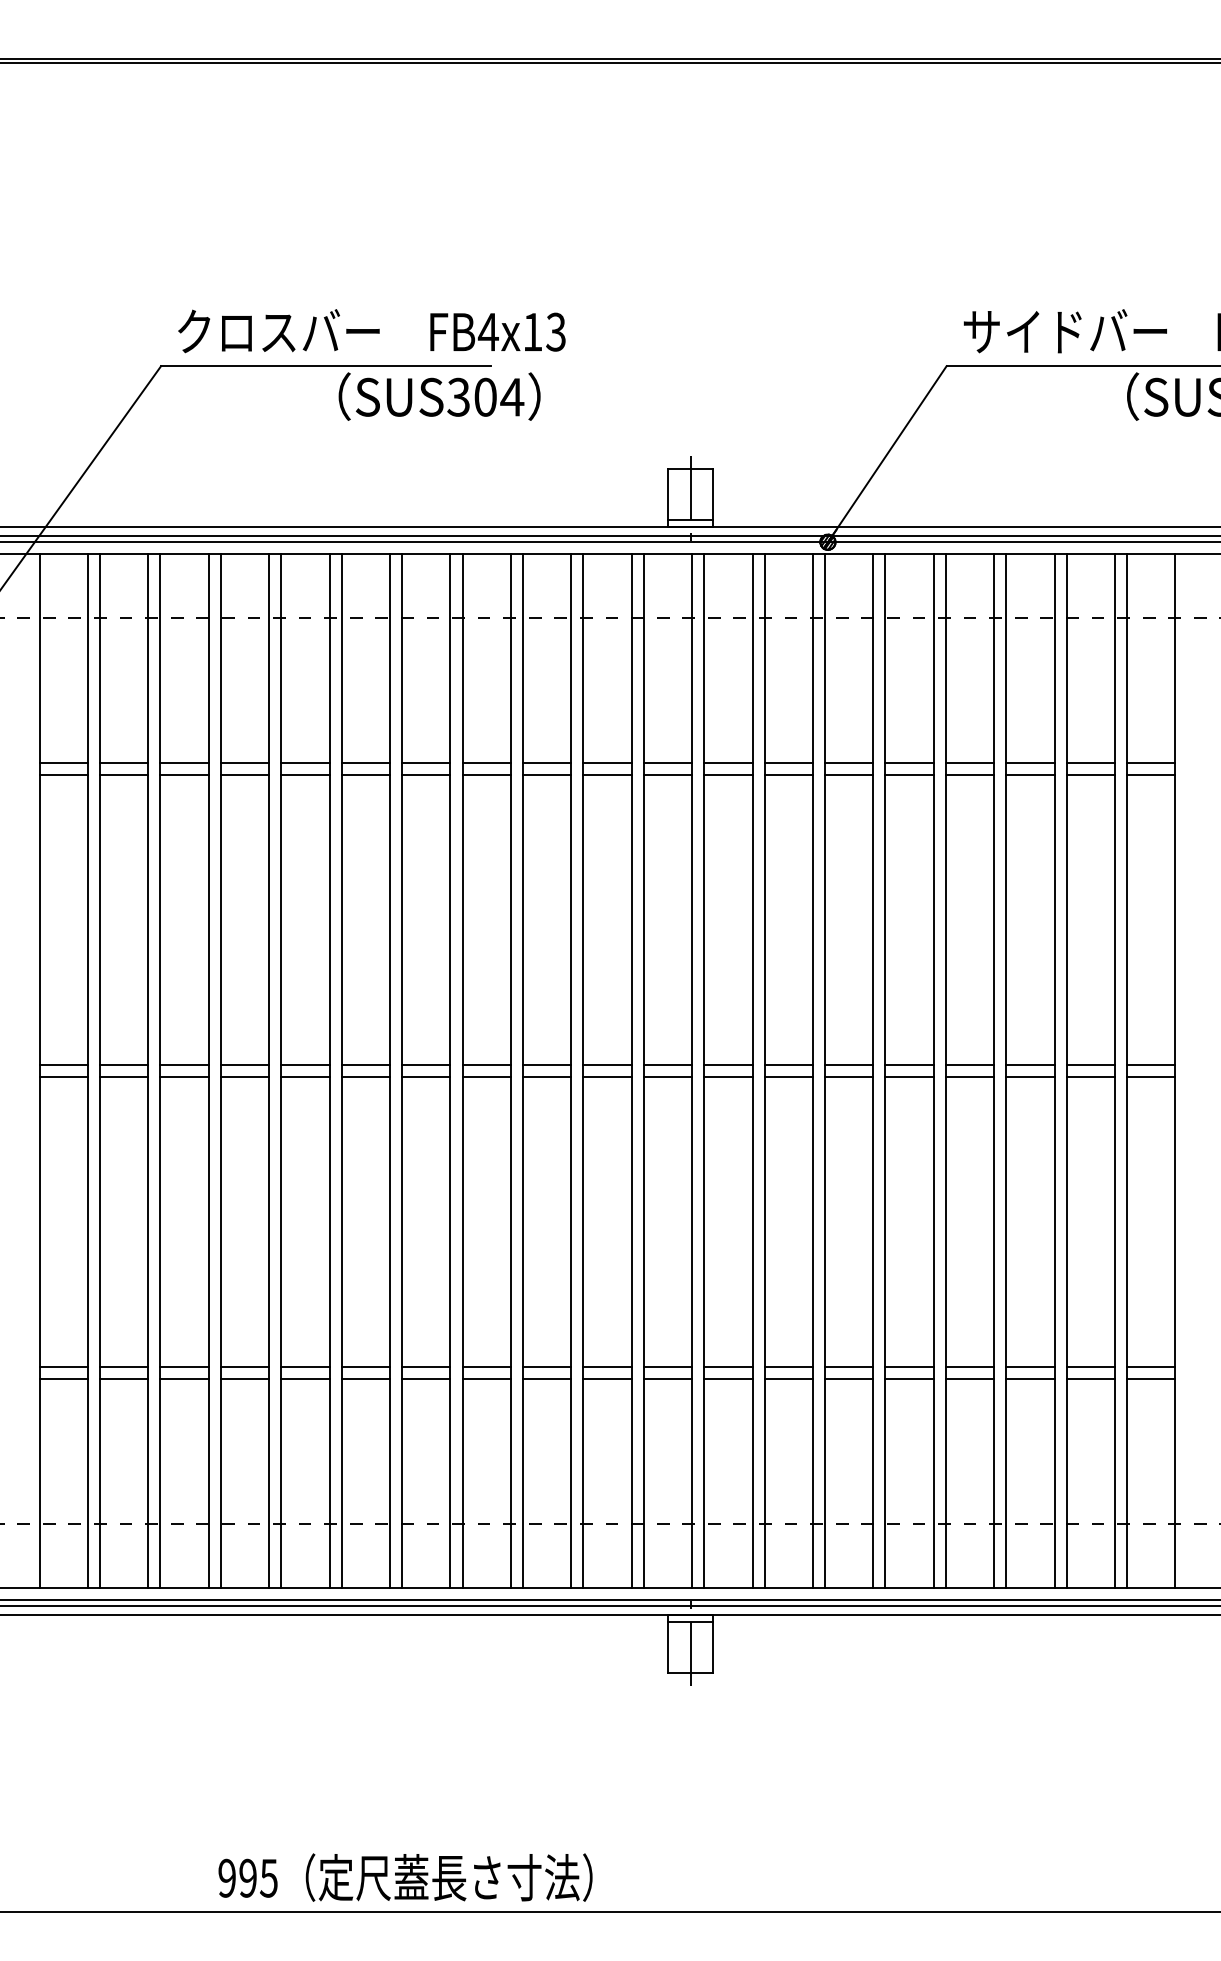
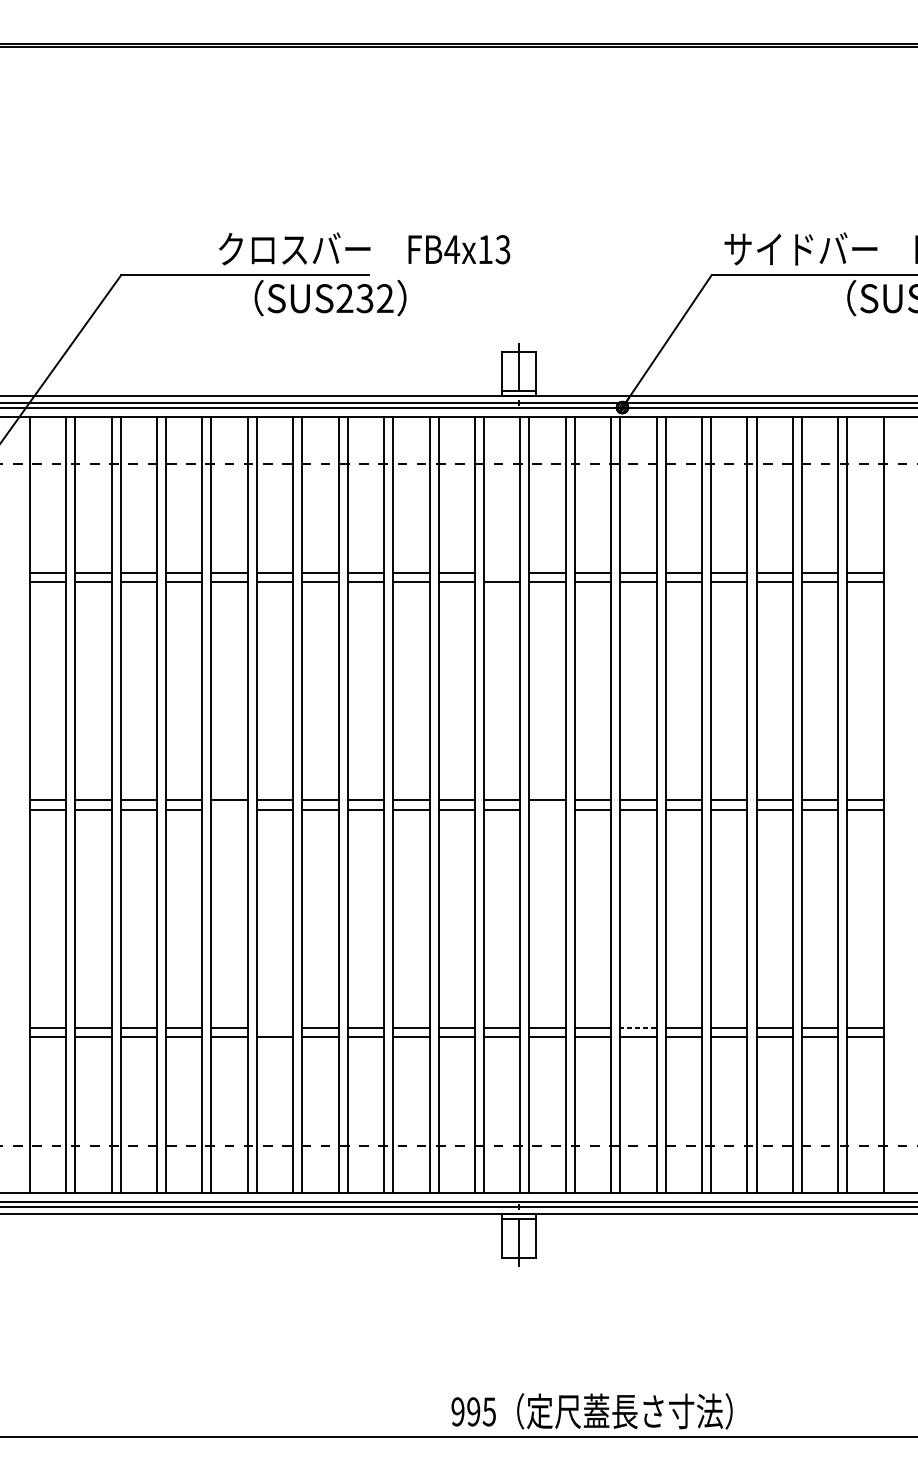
text: (371, 331) -> (364, 249), moved
text: (485, 396) -> (365, 298), SUS304 -> SUS232
line: (667, 762) -> (501, 573), removed
line: (305, 1076) -> (229, 809), removed
line: (728, 1076) -> (547, 809), removed
line: (365, 1366) -> (274, 1027), removed
line: (848, 1366) -> (637, 1027), solid -> dashed
text: (405, 1877) -> (592, 1411), moved

